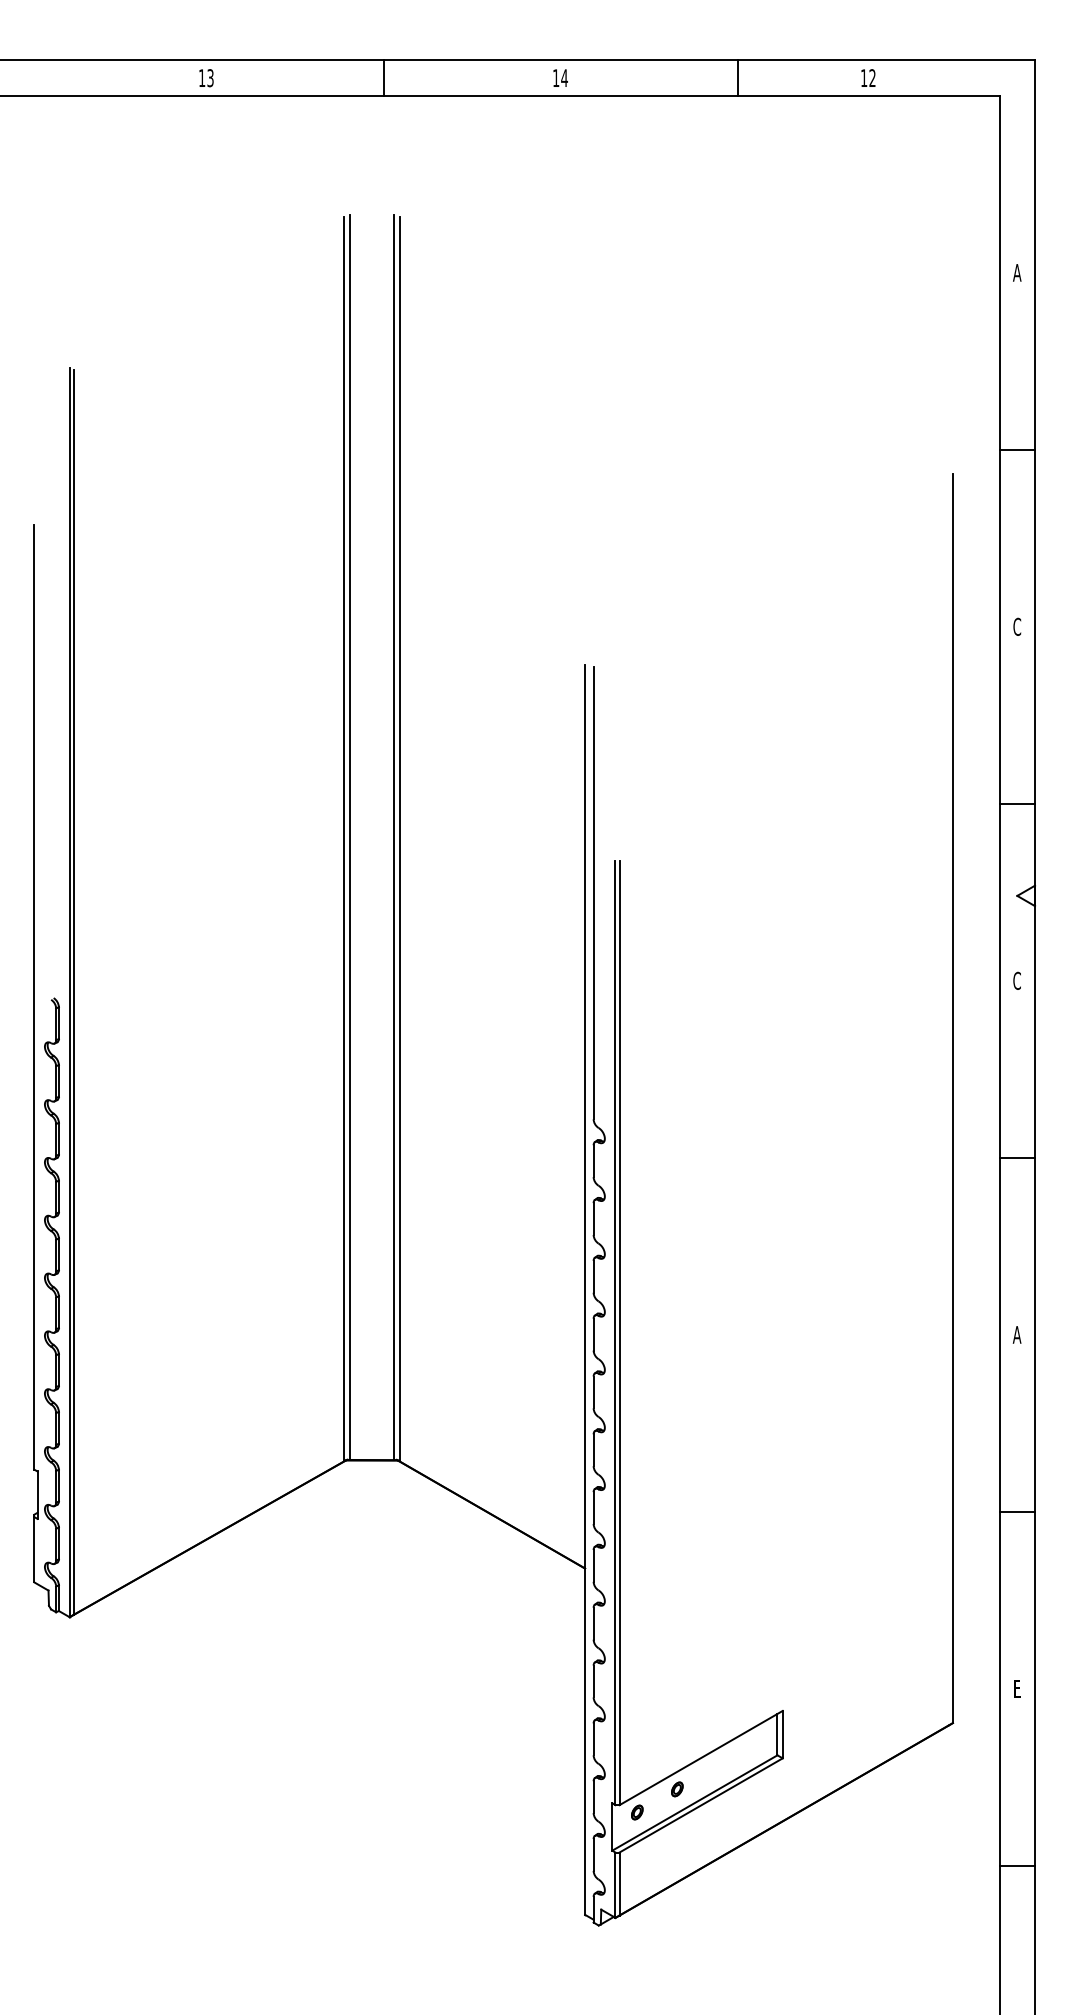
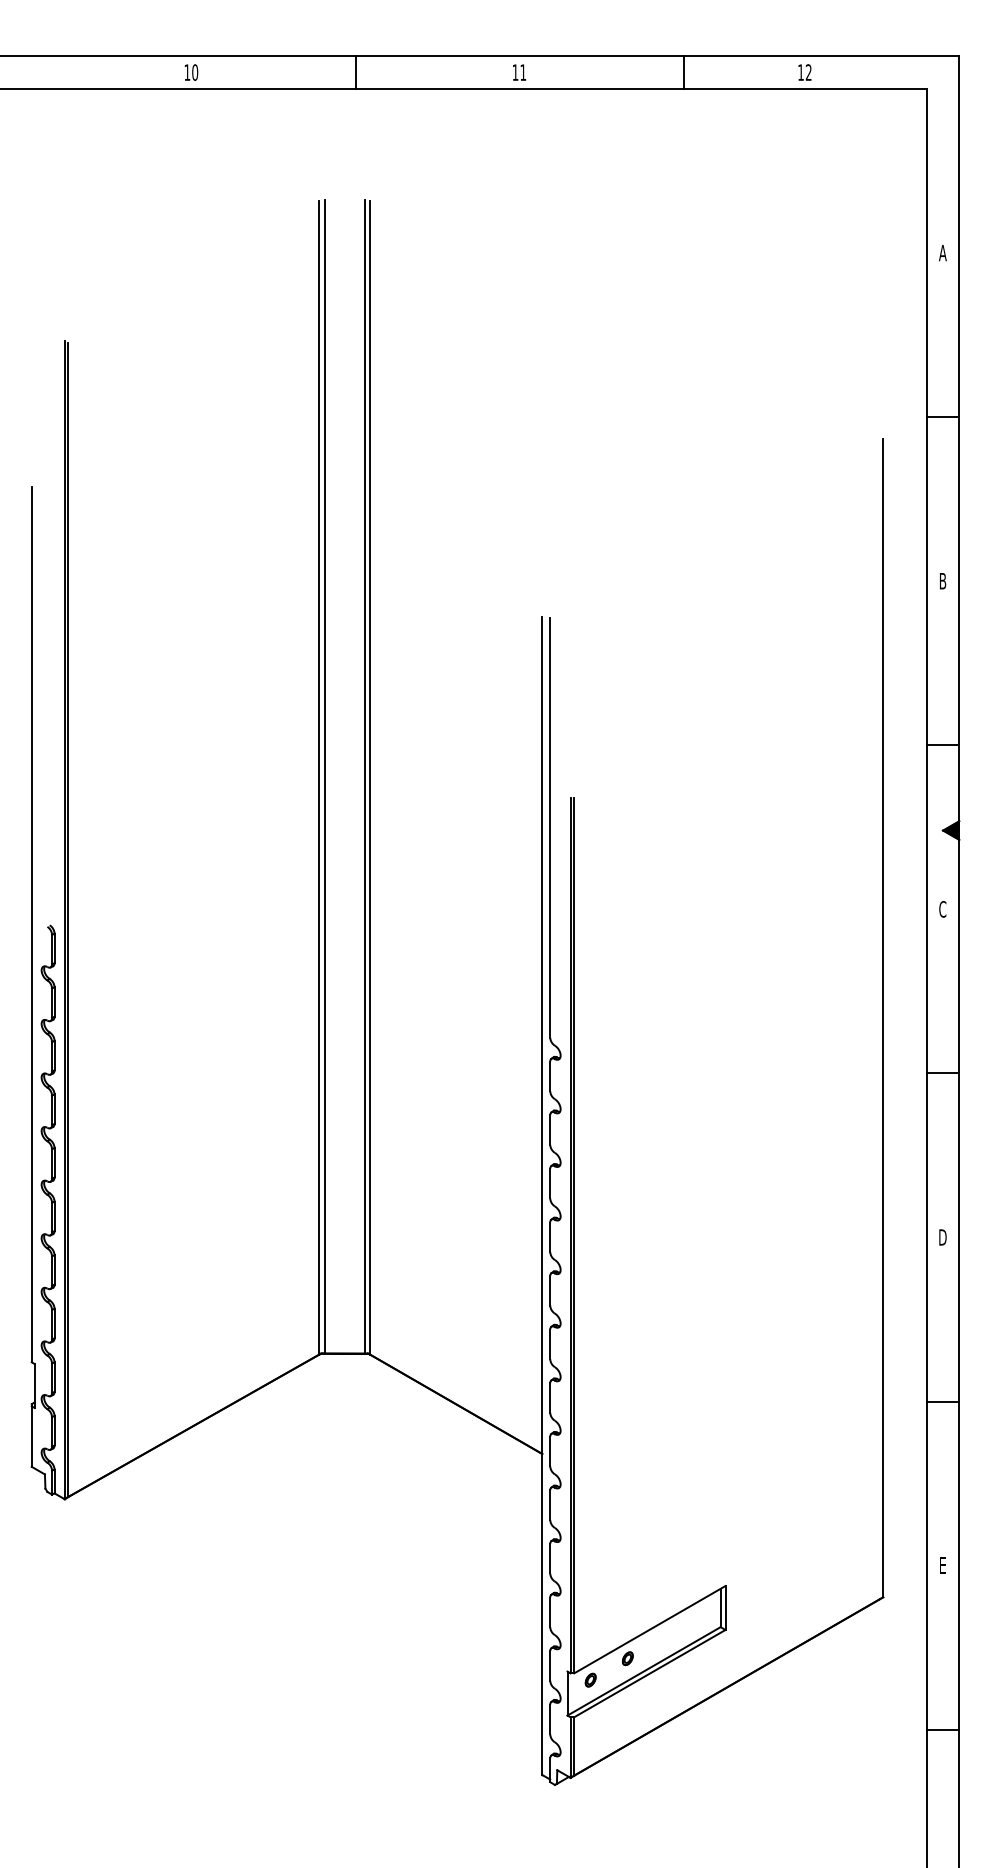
text: (564, 77) -> (523, 71), 14 -> 11
text: (210, 78) -> (195, 72), 13 -> 10
text: (1017, 626) -> (943, 580), C -> B
fill: (1026, 895) -> (951, 830), added
text: (1016, 1334) -> (942, 1237), A -> D

